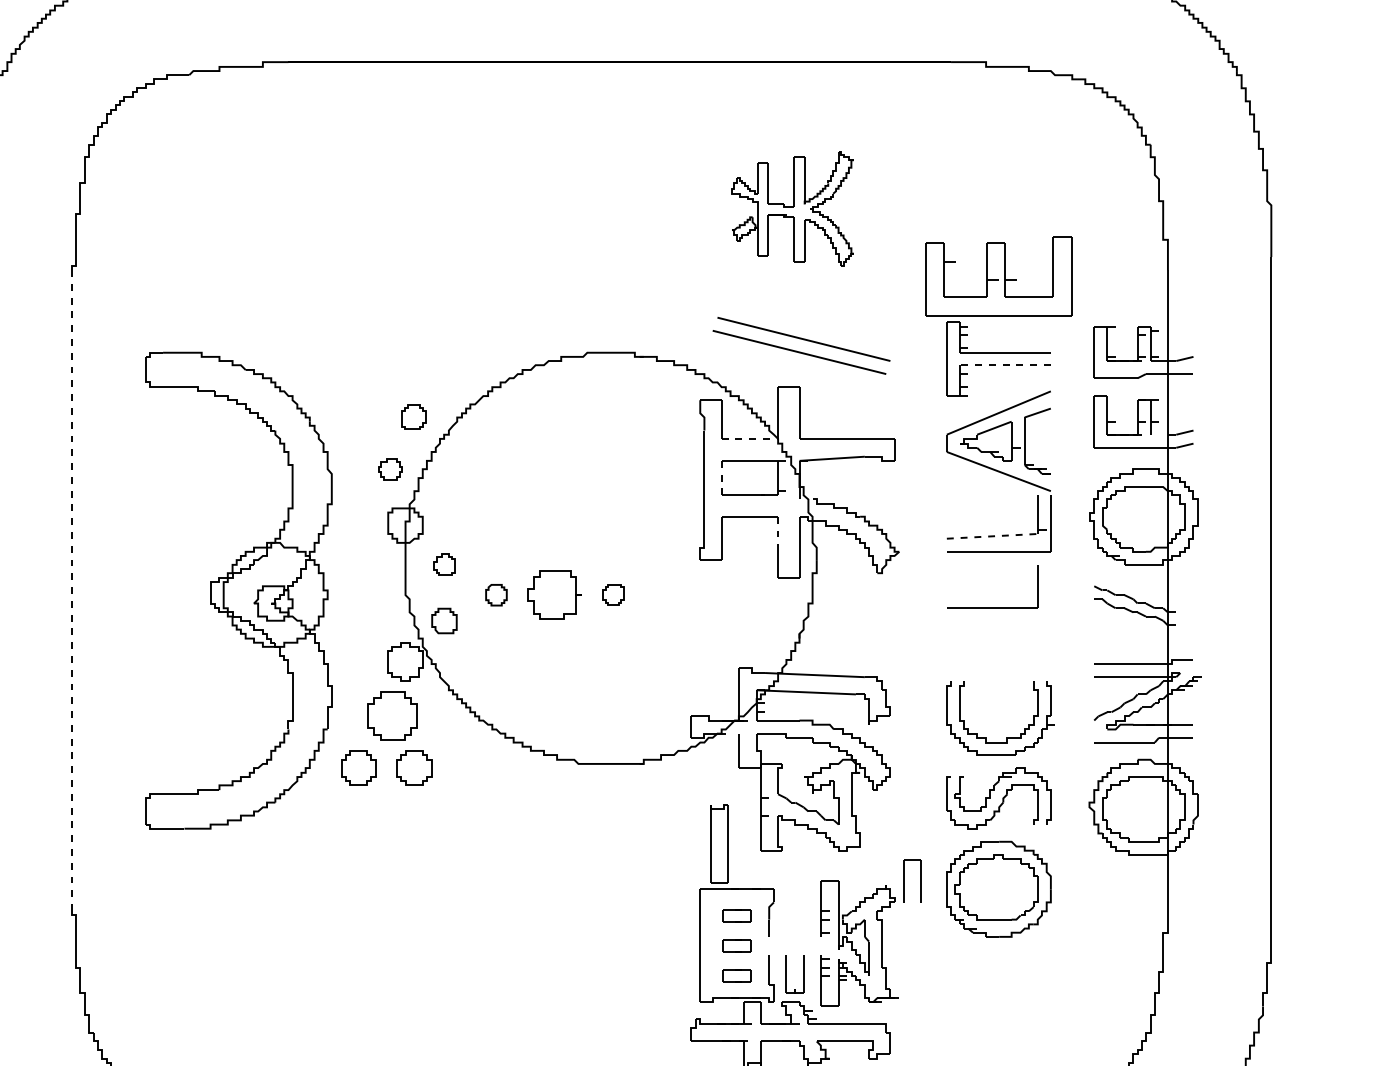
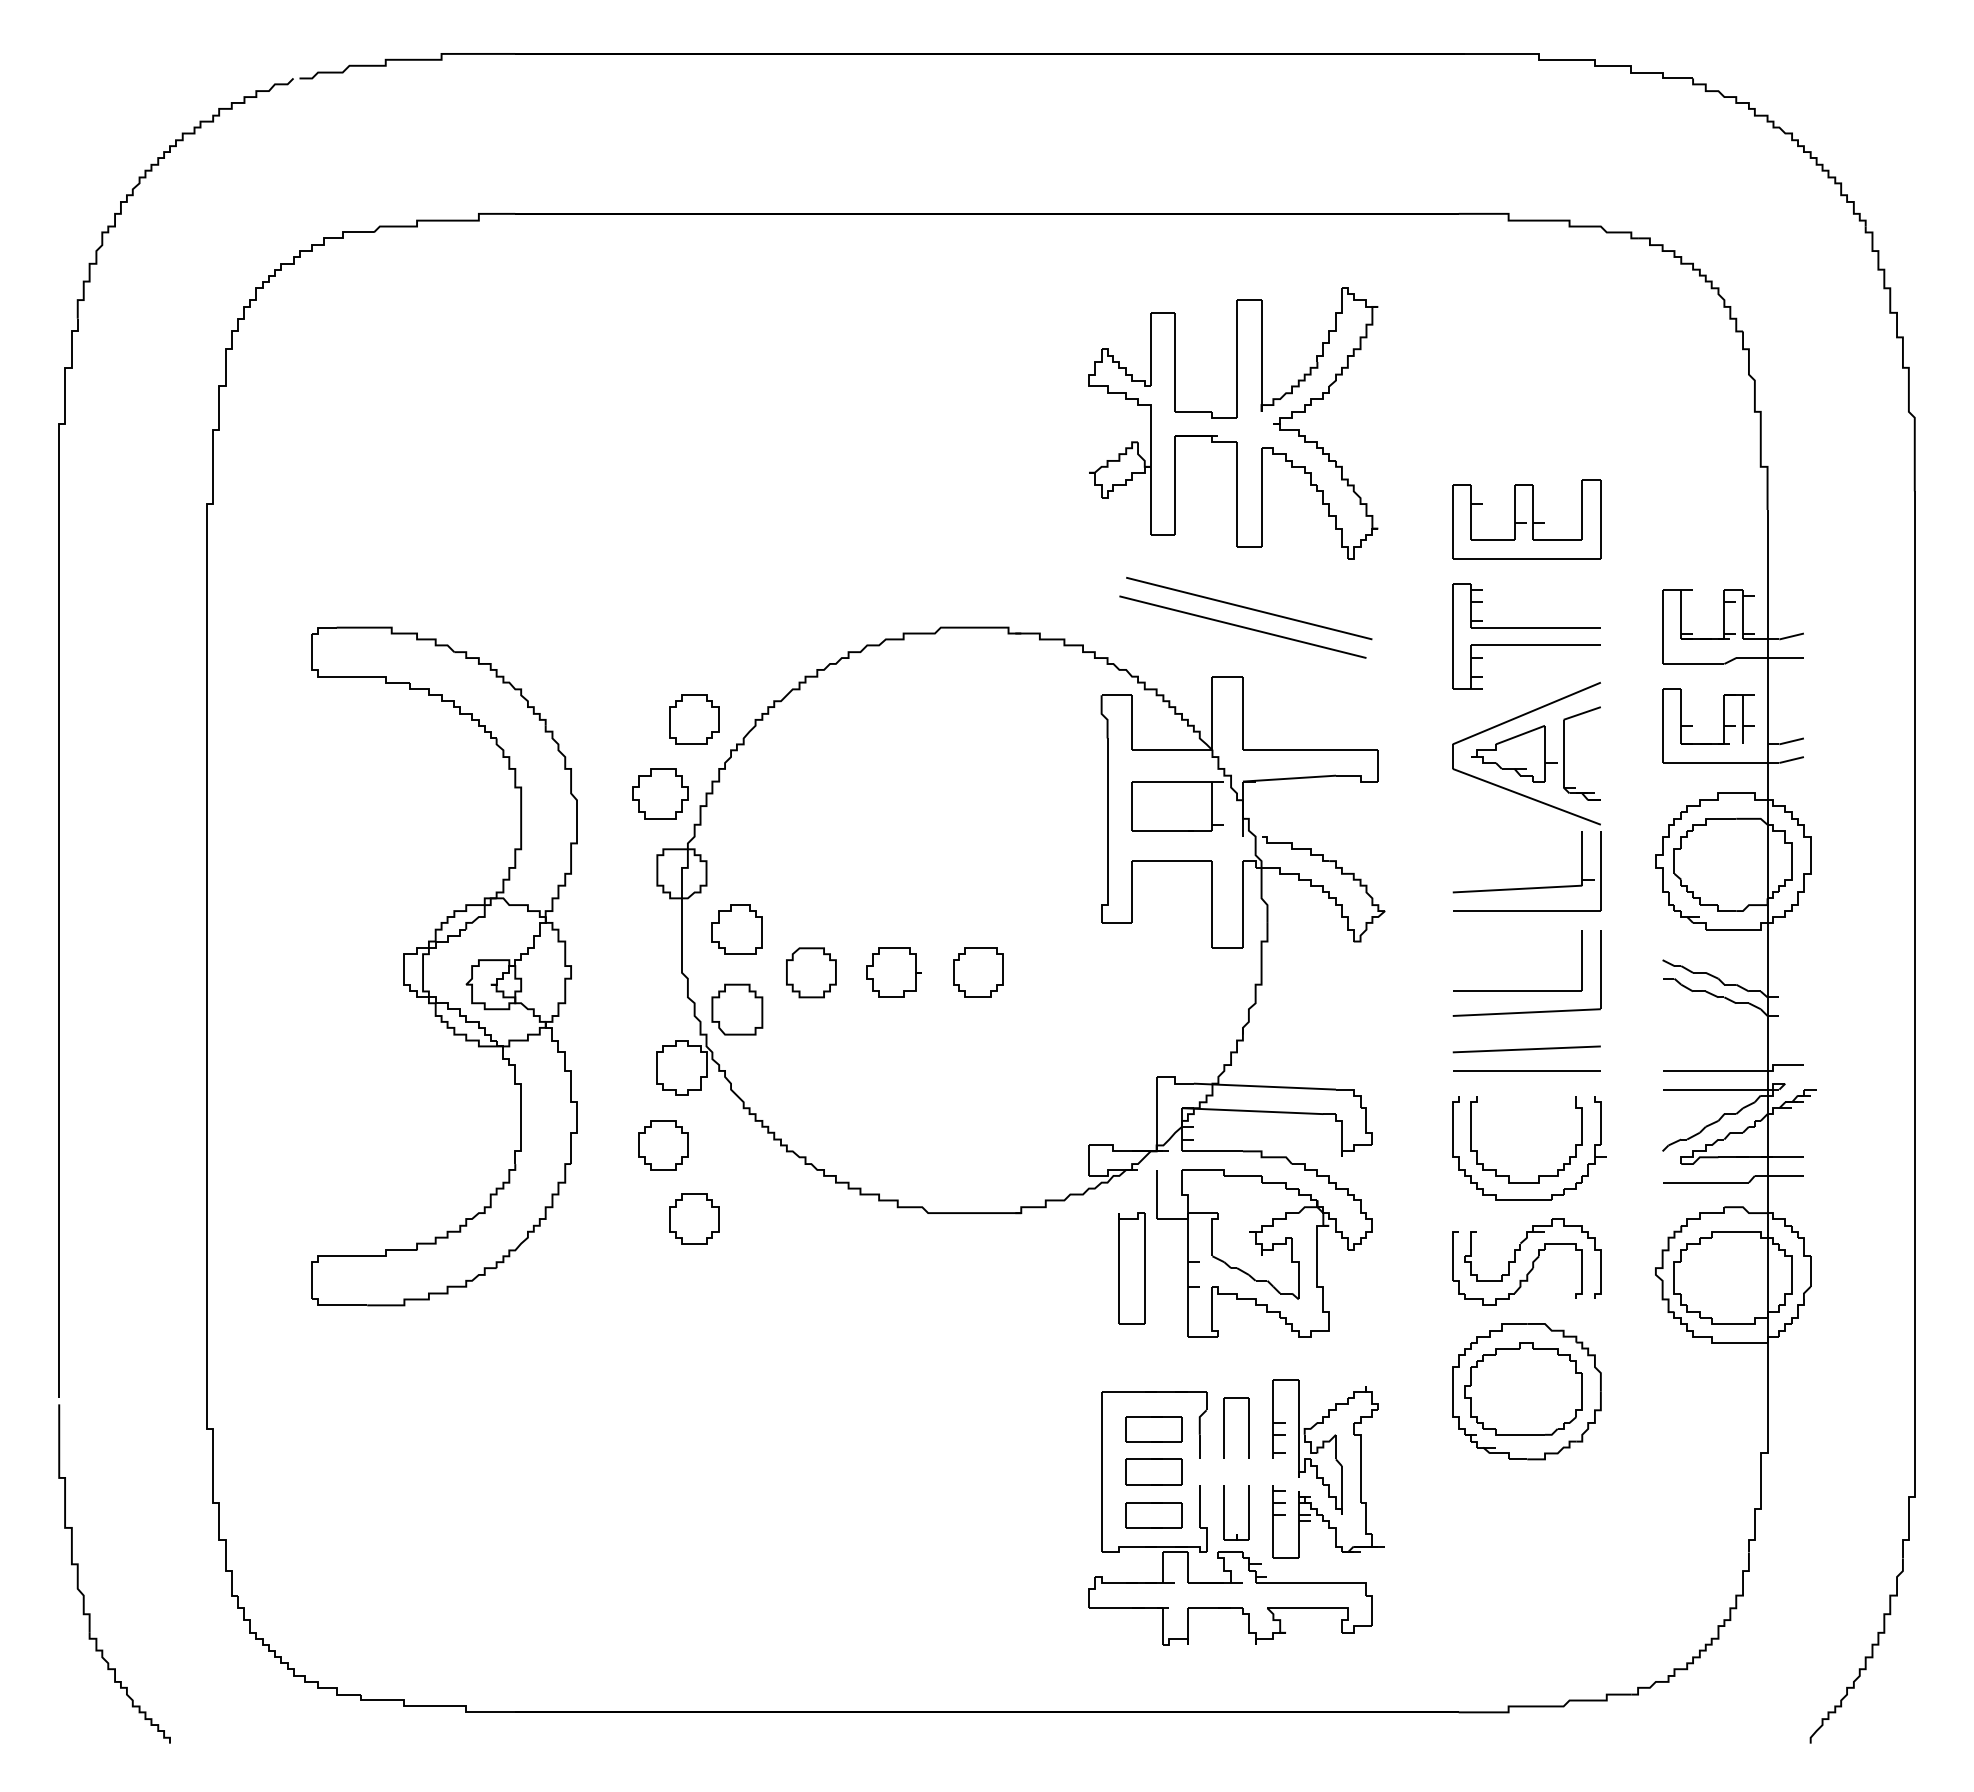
part: (792, 209) -> (1233, 423), size x1.67
part: (998, 276) -> (1526, 519), size x0.71
line: (1005, 365) -> (1536, 645), dashed -> solid
part: (414, 417) -> (694, 719), size x1.43
line: (750, 439) -> (1172, 750), dashed -> solid
part: (390, 469) -> (660, 793), size x1.67
line: (721, 478) -> (1132, 806), dashed -> solid
line: (778, 532) -> (1212, 883), dashed -> solid
line: (992, 536) -> (1517, 889), dashed -> solid
part: (443, 564) -> (736, 929), size x1.67
line: (72, 588) -> (207, 963), dashed -> solid
part: (496, 594) -> (811, 972), size x1.67
part: (554, 594) -> (893, 972), size x0.71
part: (613, 594) -> (978, 972), size x1.67
part: (444, 620) -> (737, 1009), size x1.43
part: (998, 622) -> (1526, 1011), added
line: (998, 649) -> (1526, 1049), added
line: (998, 663) -> (1526, 1070), added
part: (392, 716) -> (663, 1145), size x0.71
part: (358, 767) -> (615, 1218), removed
part: (719, 843) -> (1131, 1268), moved
part: (903, 880) -> (1224, 1427), moved
part: (736, 915) -> (1153, 1429), size x1.43
part: (736, 945) -> (1153, 1471), size x1.43
part: (736, 976) -> (1153, 1515), size x1.43

